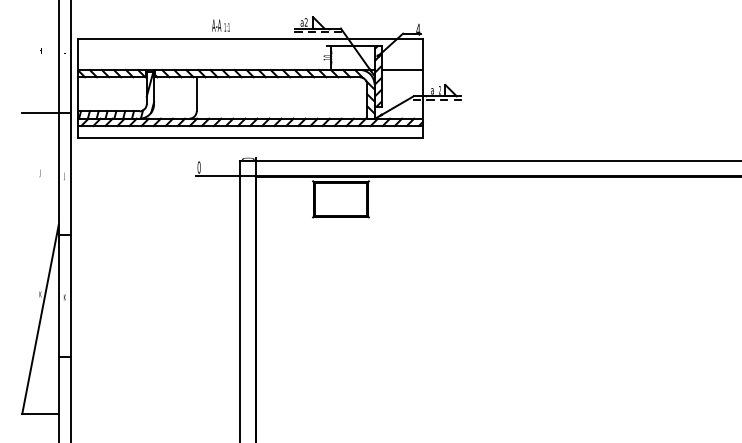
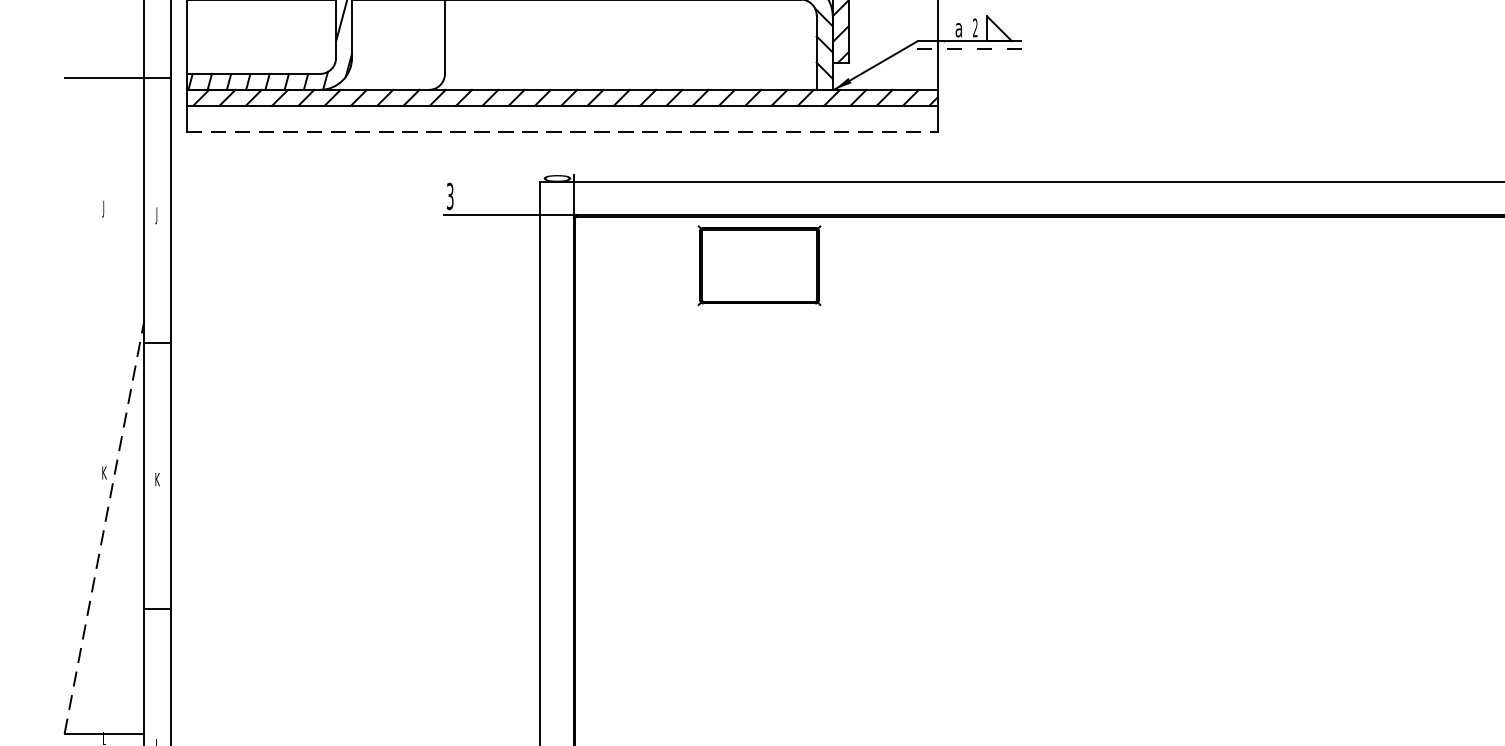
line: (251, 137) -> (564, 130), solid -> dashed
text: (198, 167) -> (448, 196), 0 -> 3
line: (40, 318) -> (104, 525), solid -> dashed

